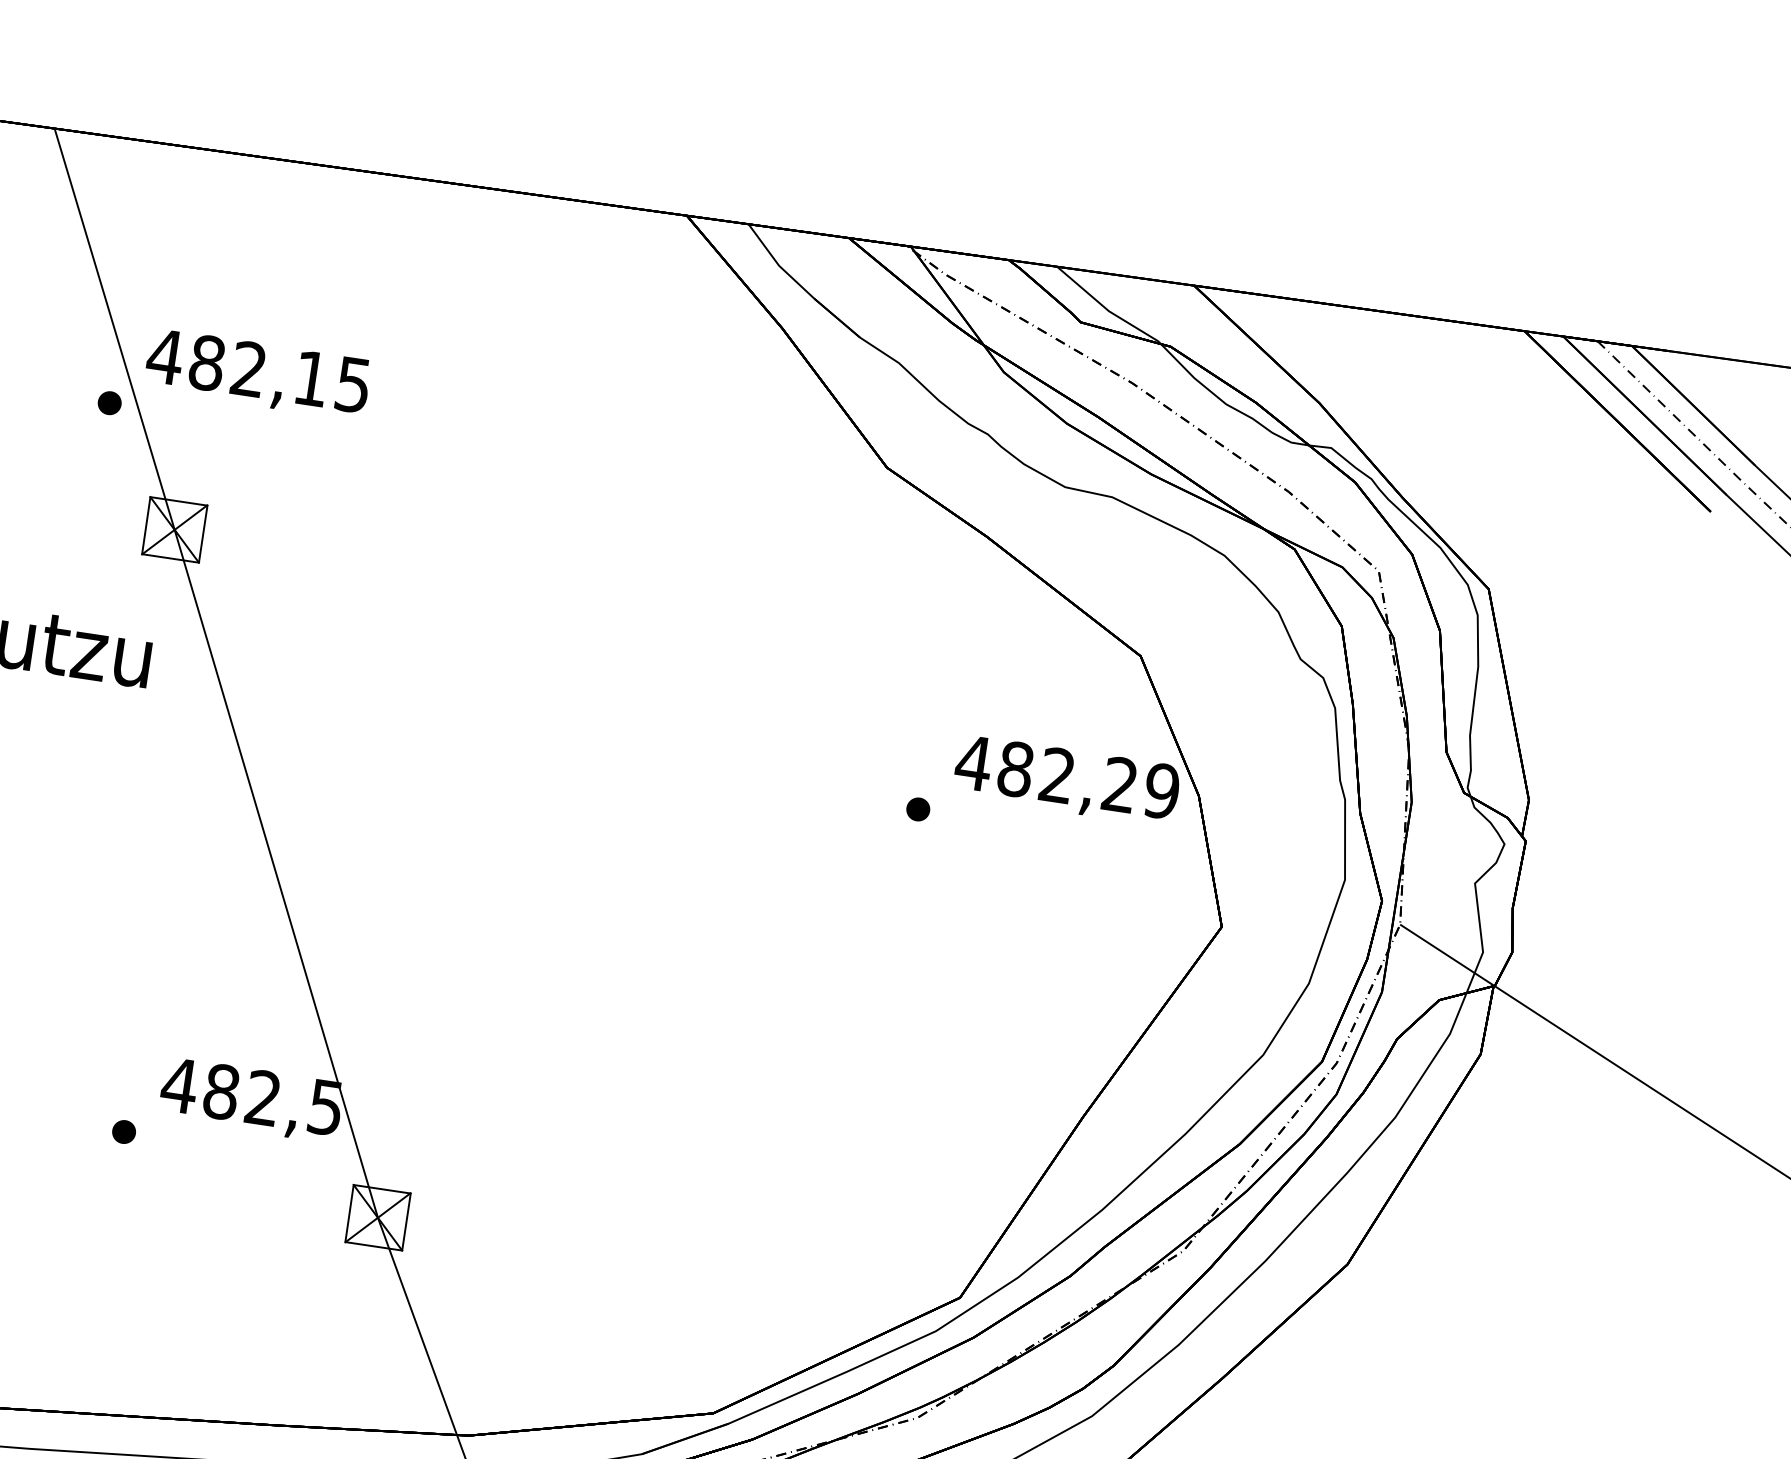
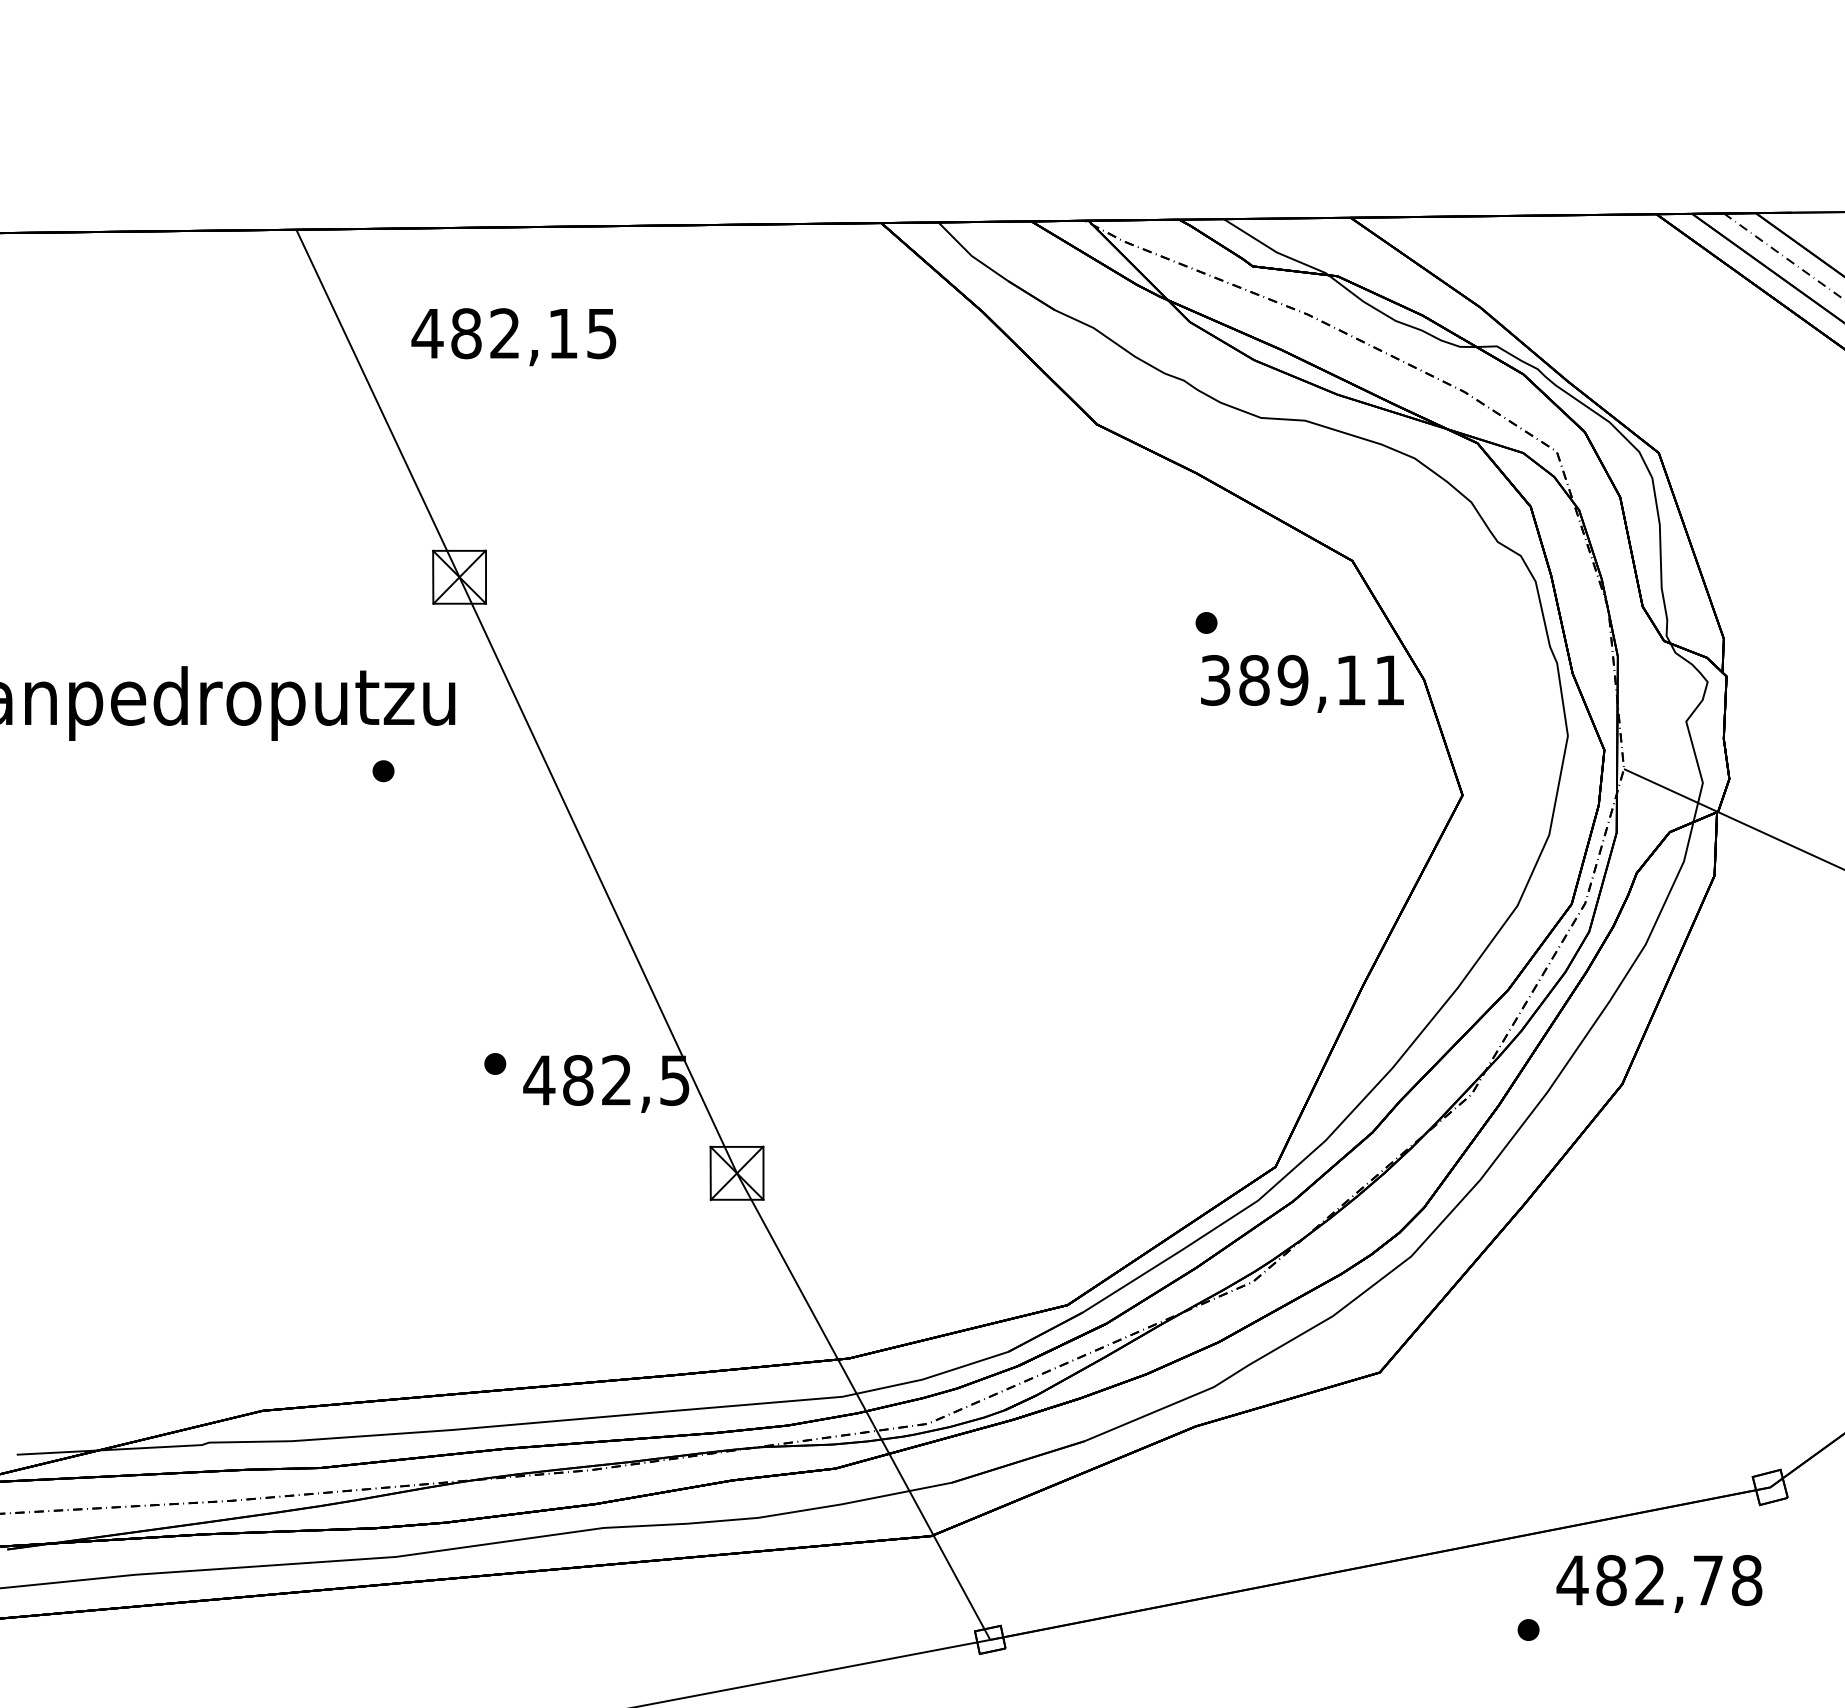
text: (257, 374) -> (513, 337), moved
part: (109, 403) -> (383, 771), moved
text: (1067, 776) -> (1302, 679), 482,29 -> 389,11
part: (918, 808) -> (1206, 622), moved
part: (124, 1131) -> (495, 1063), moved

